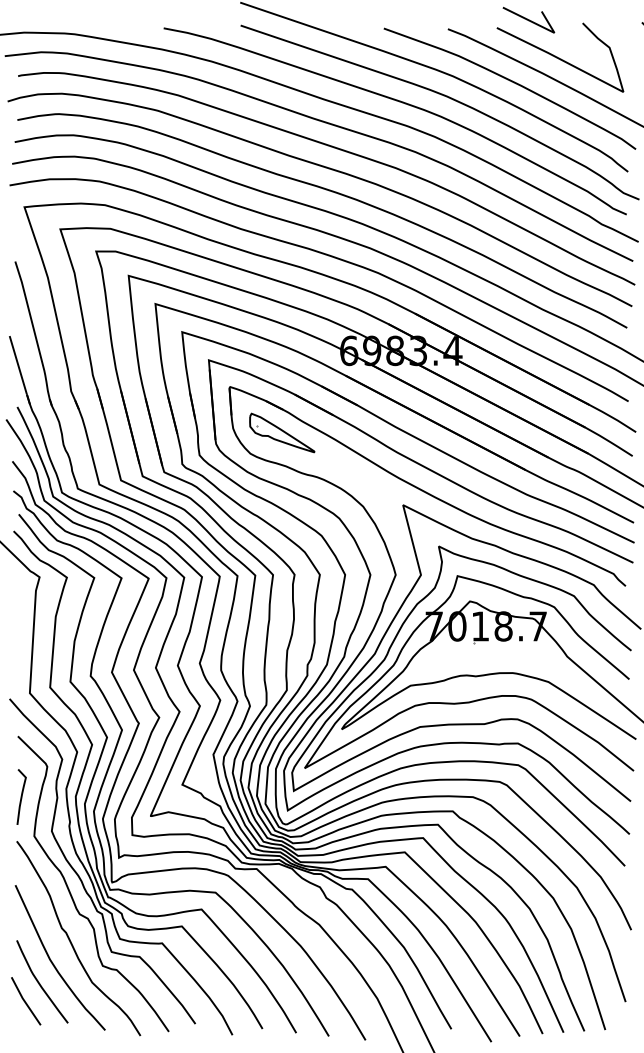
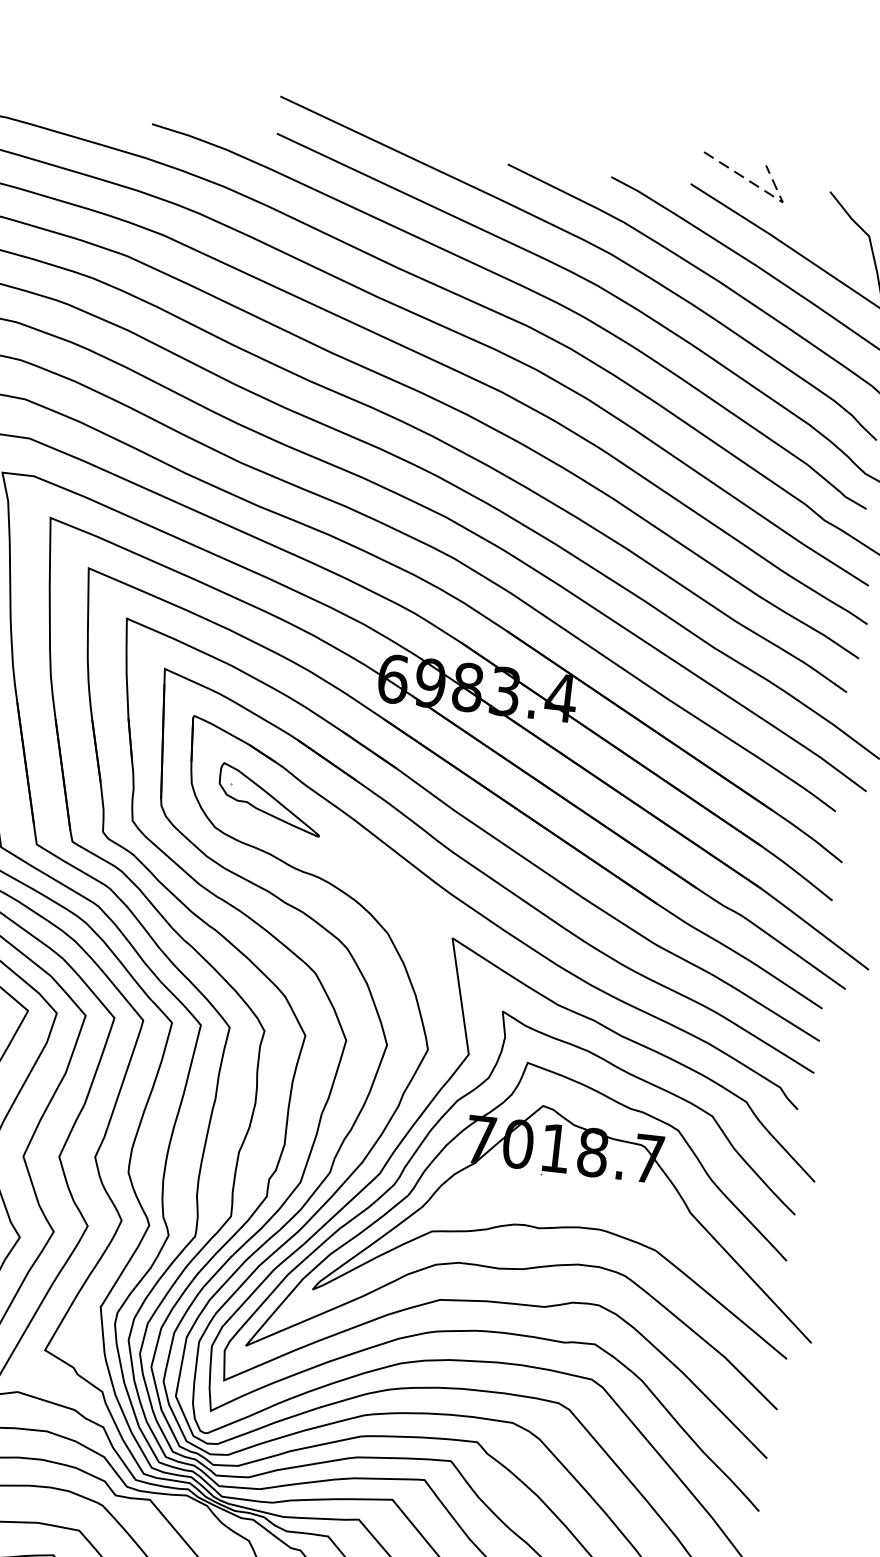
line: (540, 25) -> (761, 187), solid -> dashed

